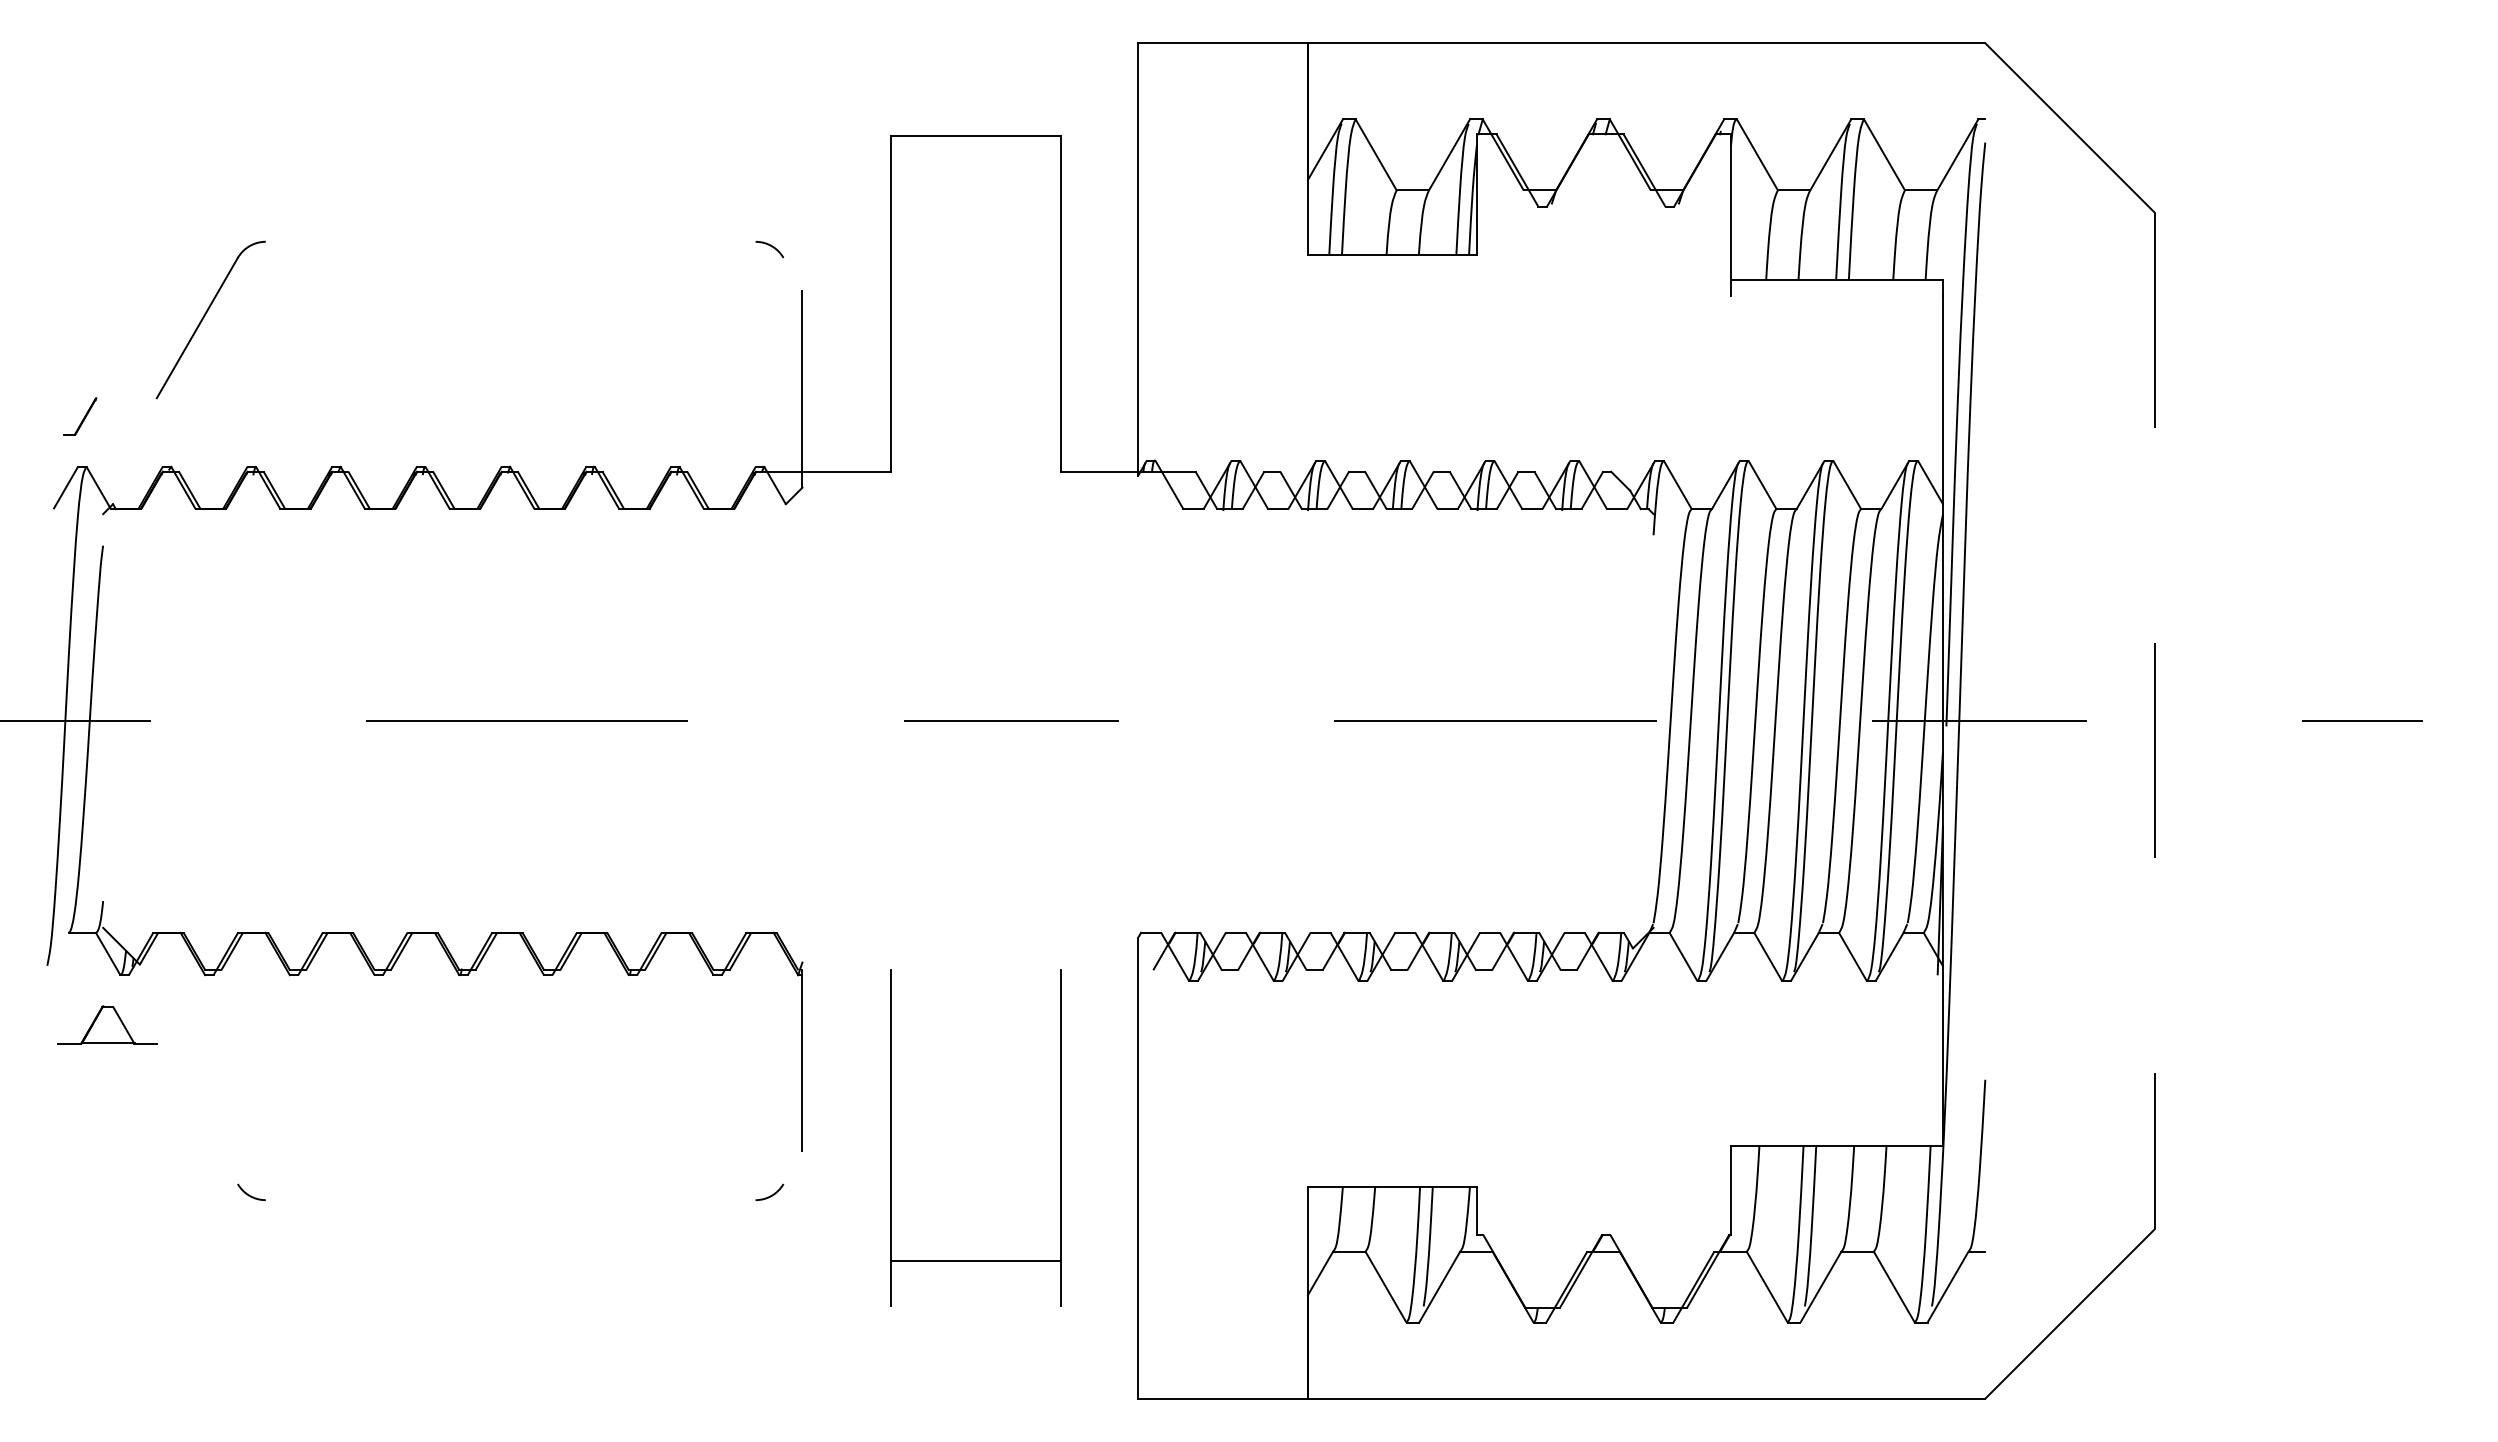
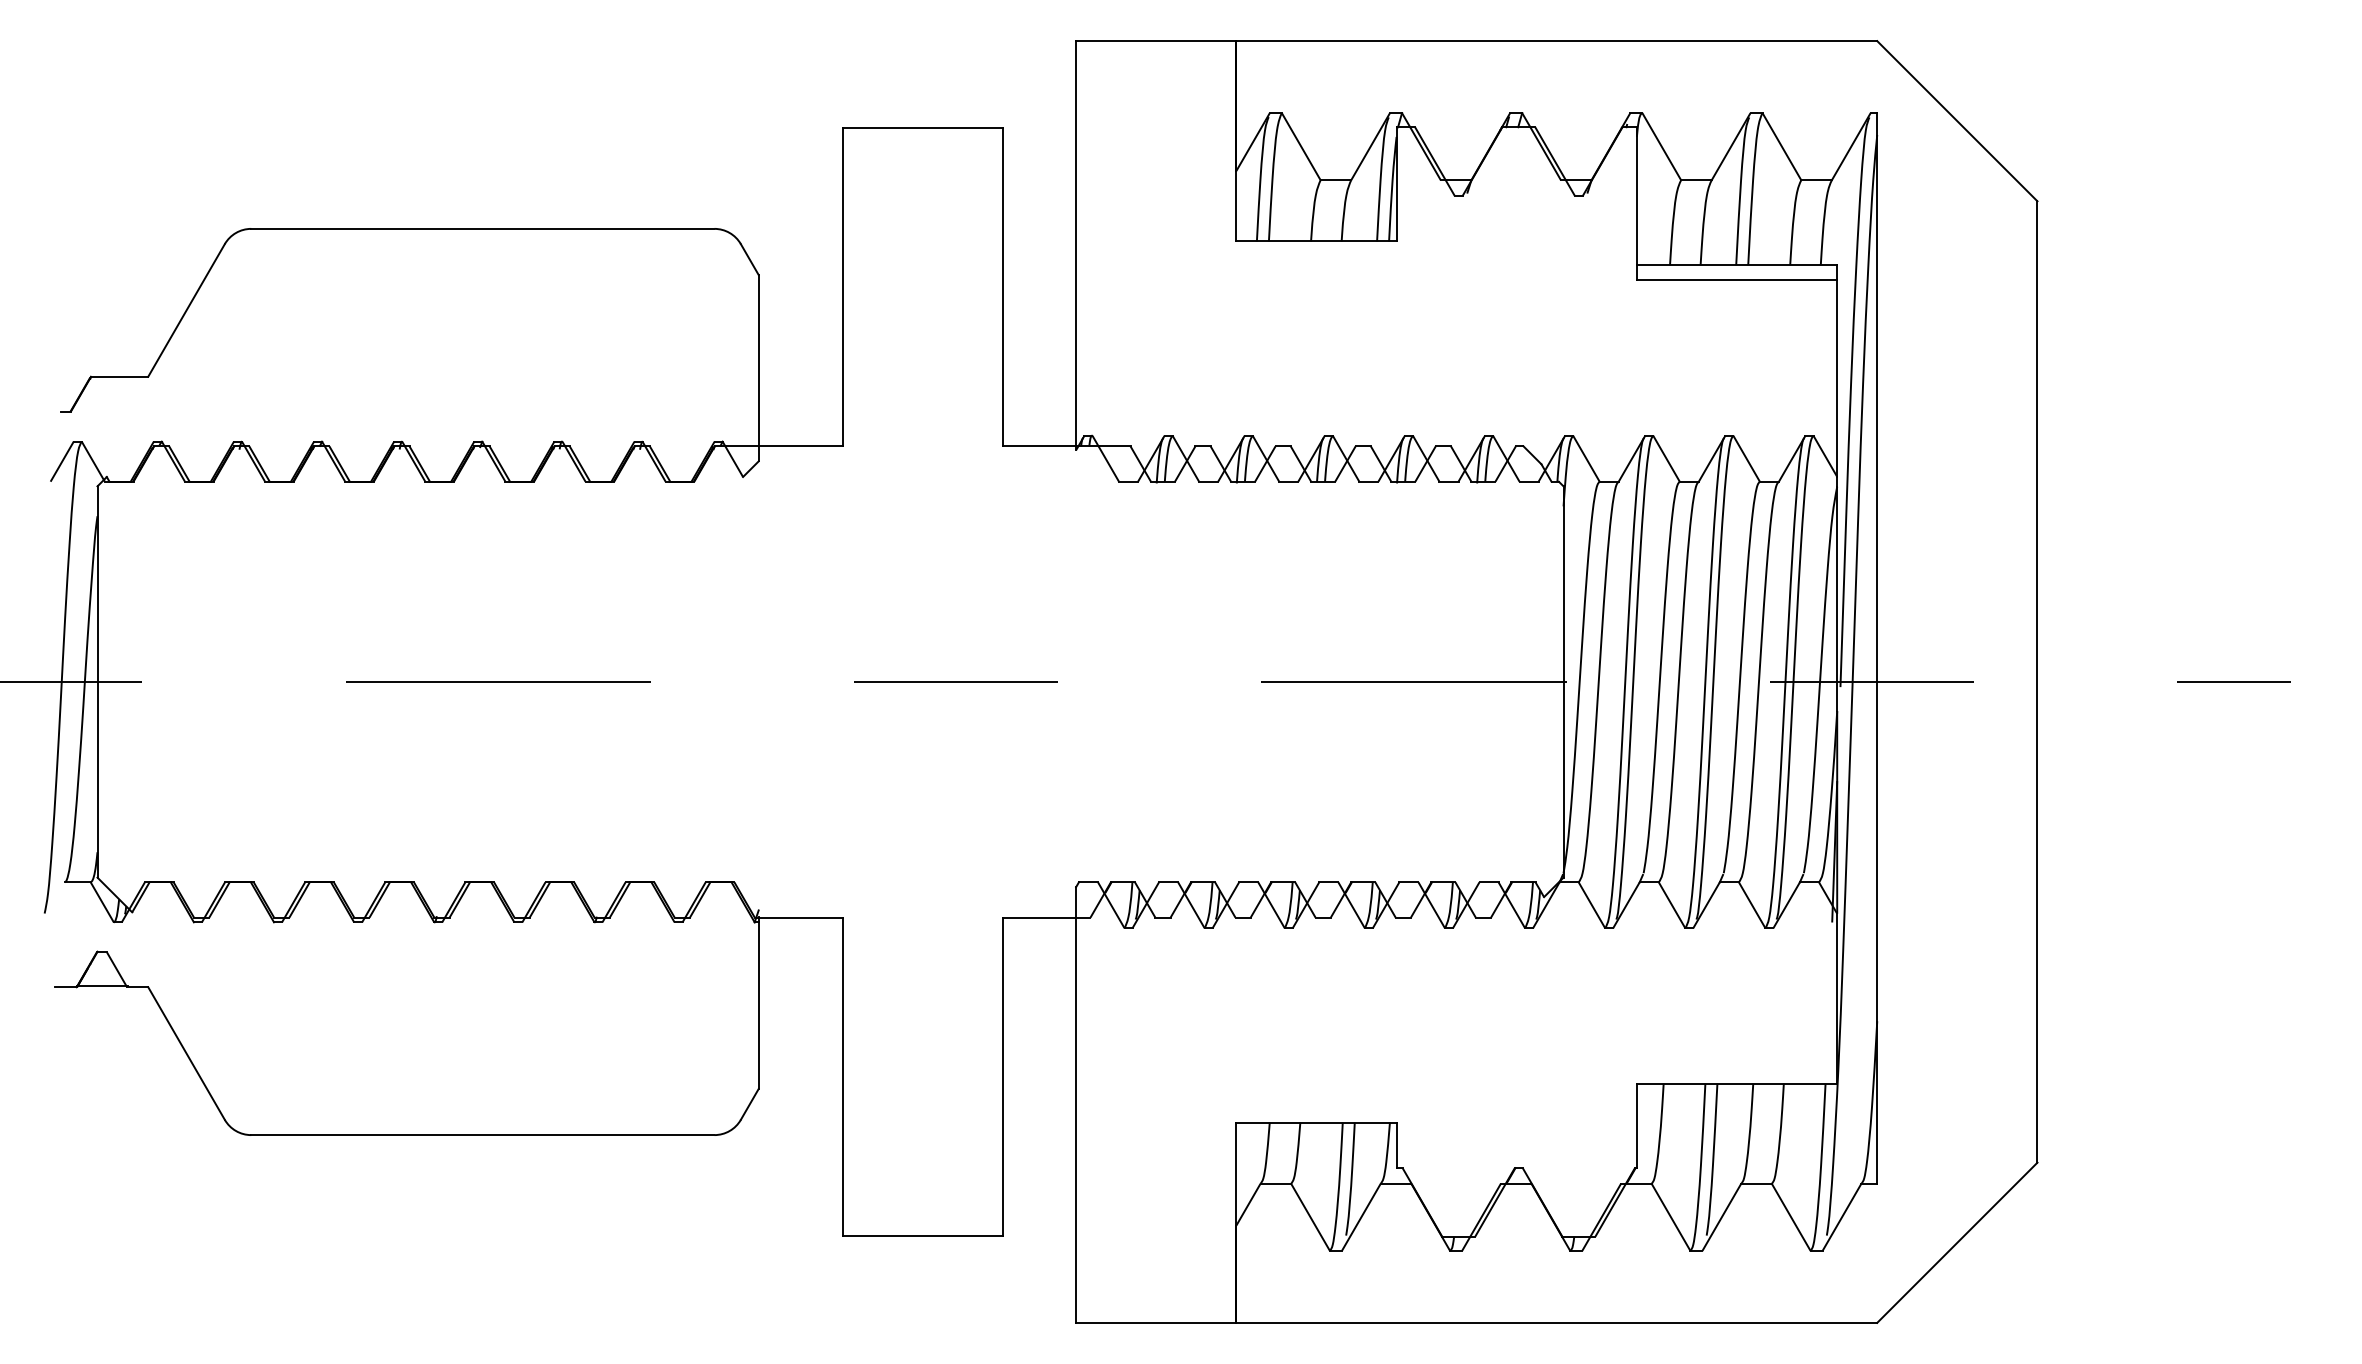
line: (510, 241) -> (482, 228), added
line: (792, 273) -> (749, 258), added
line: (1836, 296) -> (1736, 280), added
line: (126, 398) -> (119, 377), added
line: (1985, 685) -> (1877, 648), added
line: (103, 720) -> (97, 681), added
line: (1653, 720) -> (1563, 681), added
line: (2154, 721) -> (2037, 682), dashed -> solid
line: (844, 970) -> (798, 917), added
line: (1106, 970) -> (1046, 917), added
line: (196, 1113) -> (185, 1053), added
line: (792, 1167) -> (749, 1104), added
line: (510, 1200) -> (482, 1135), added
line: (975, 1261) -> (922, 1235), moved

